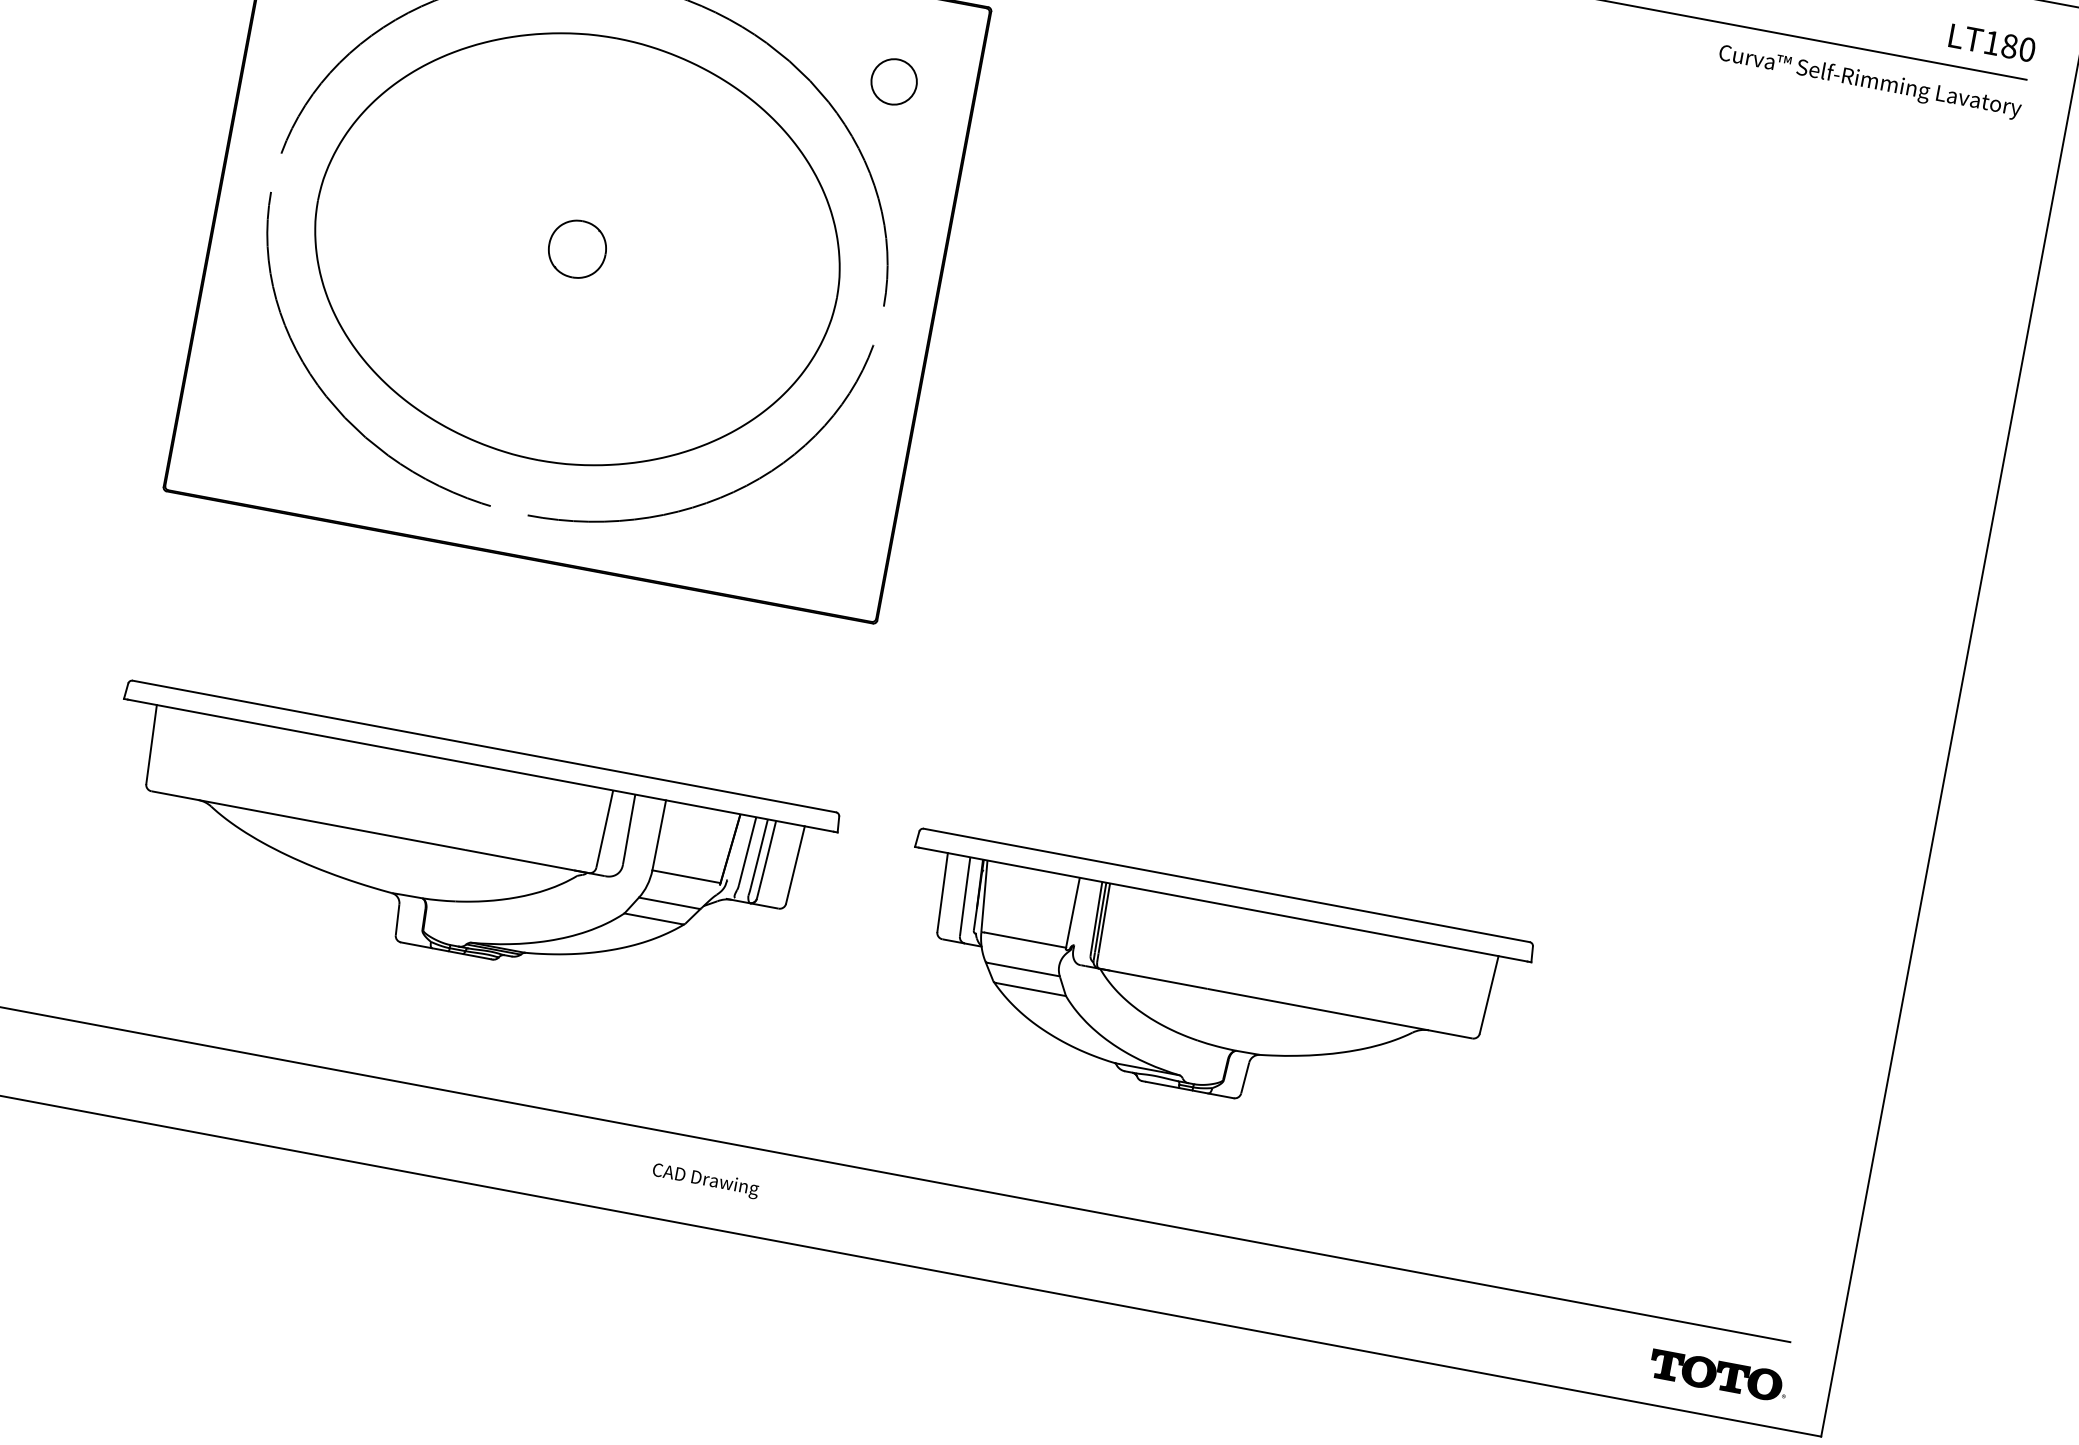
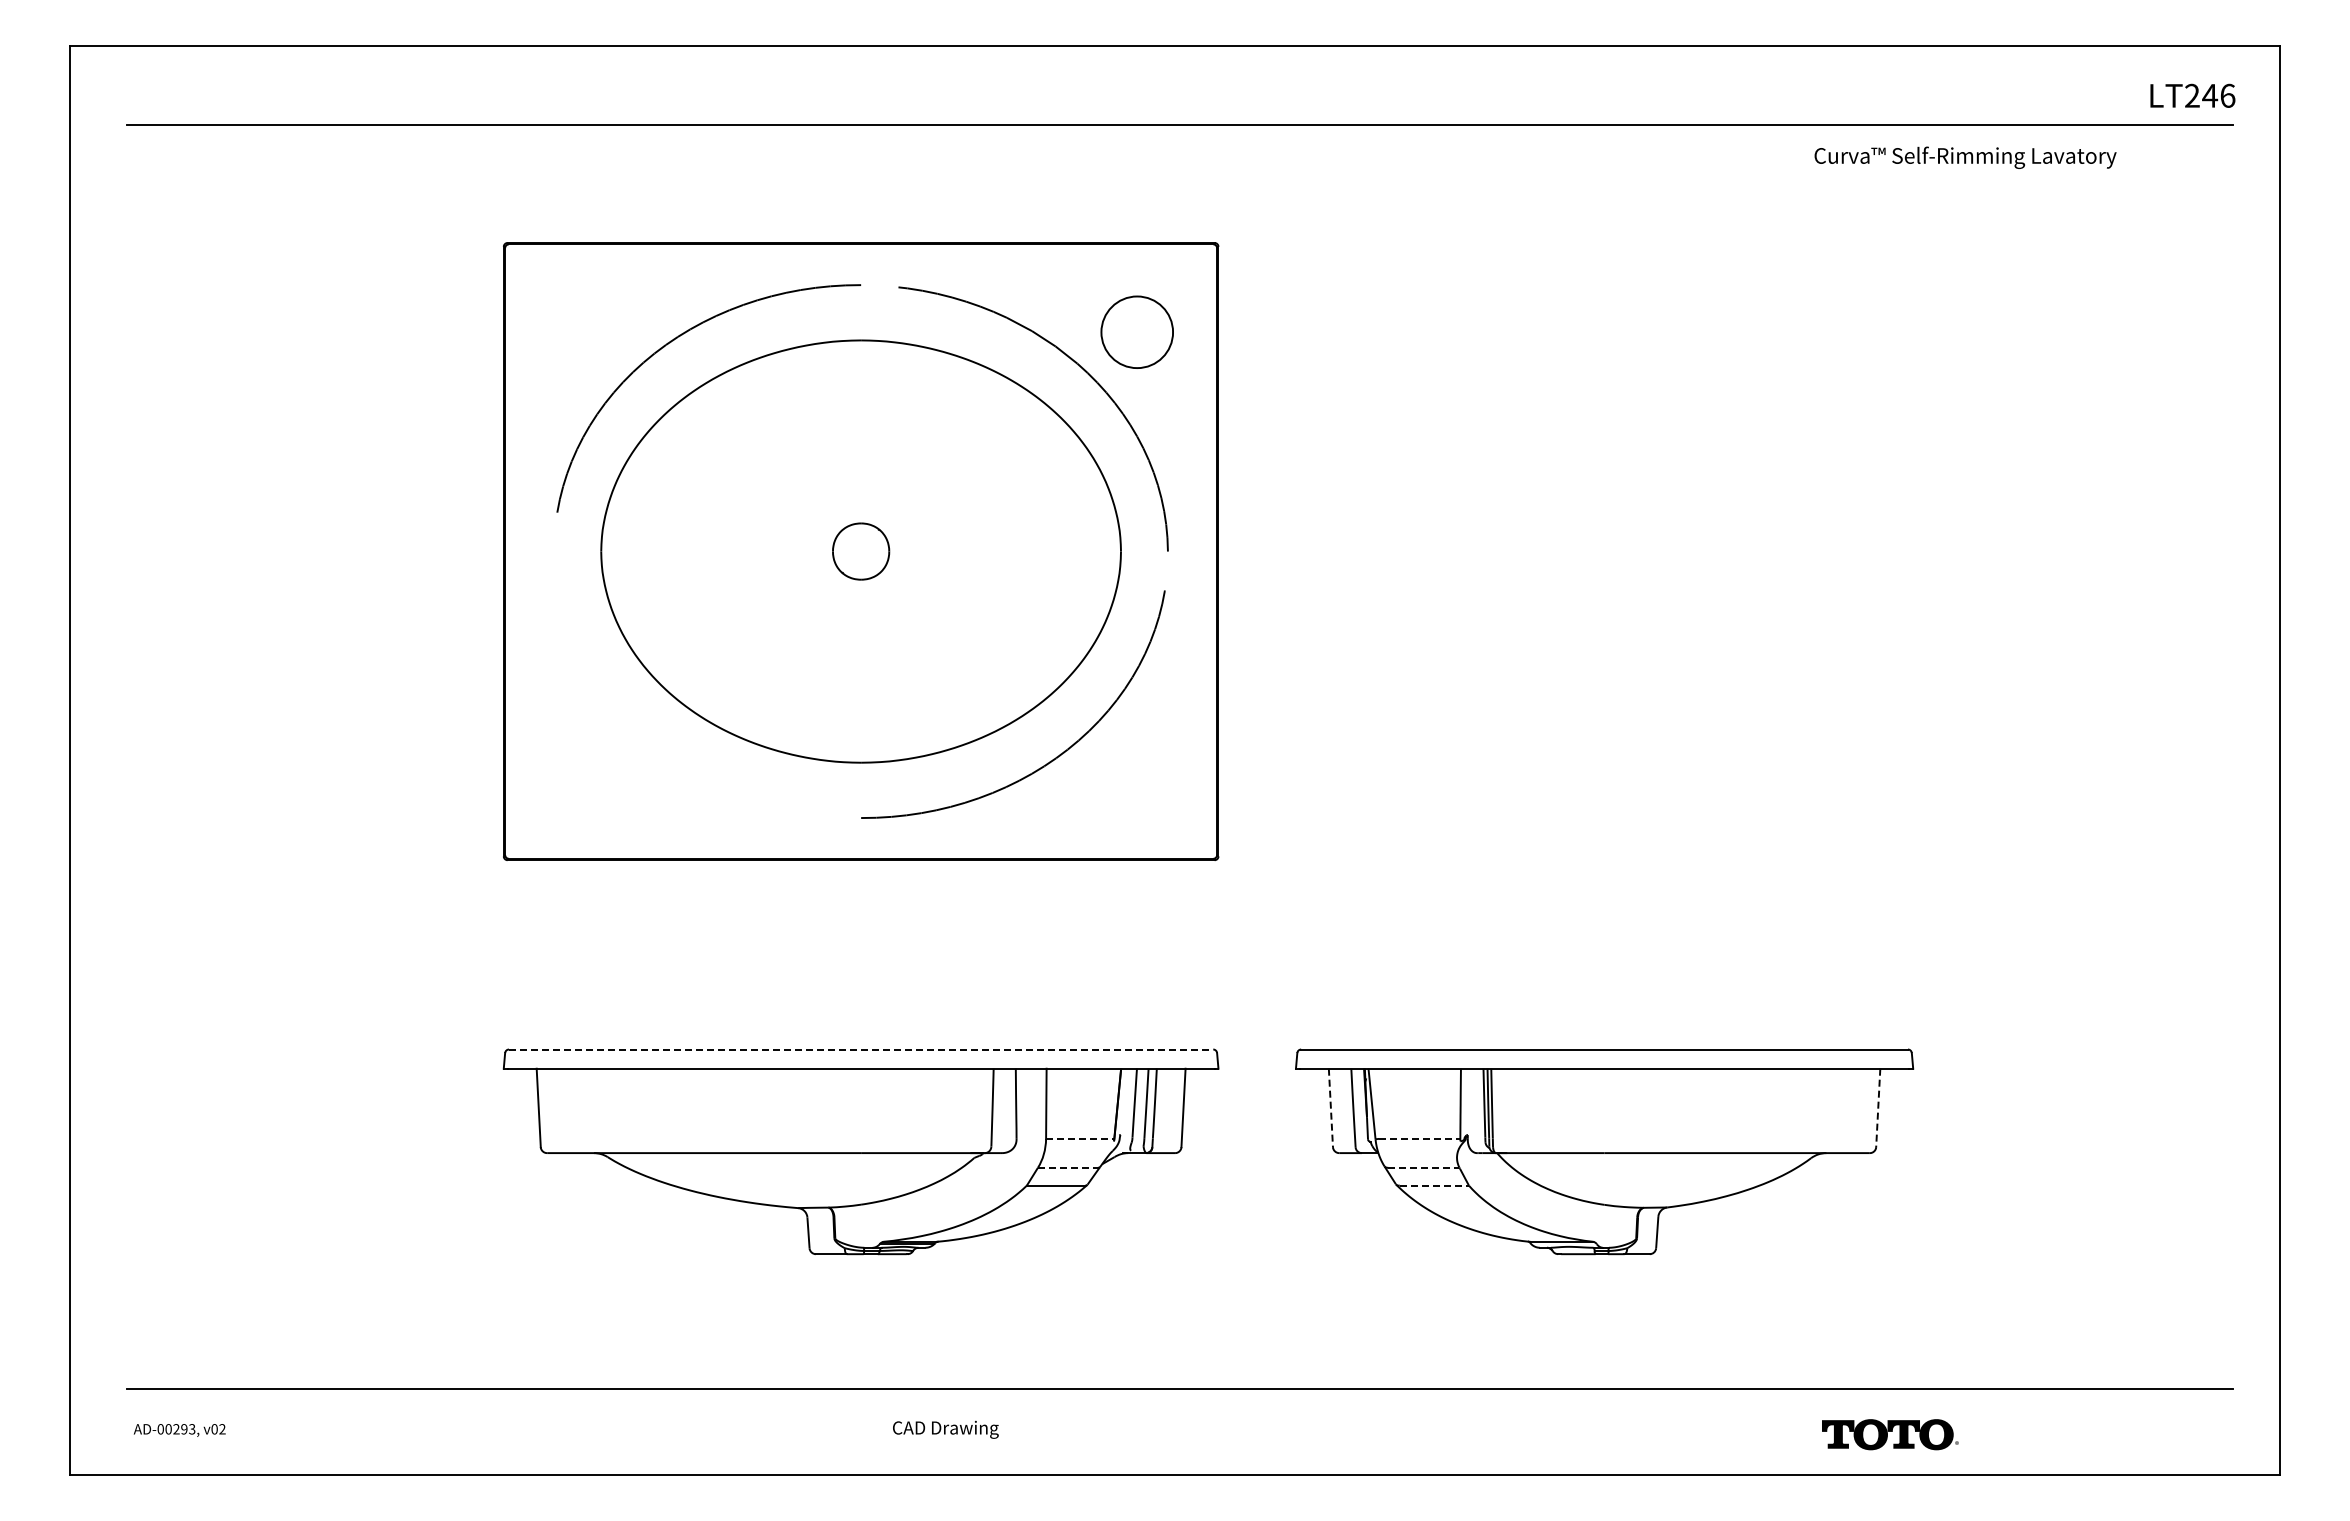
text: (2010, 46) -> (2210, 95), LT180 -> LT246
circle: (893, 80) -> (1136, 331), size x1.6
text: (1870, 81) -> (1965, 157), moved
curve: (325, 393) -> (643, 736), removed
line: (484, 746) -> (861, 1049), solid -> dashed
line: (686, 876) -> (1080, 1138), solid -> dashed
line: (942, 893) -> (1330, 1108), solid -> dashed
line: (668, 902) -> (1067, 1167), solid -> dashed
line: (1025, 939) -> (1419, 1138), solid -> dashed
line: (1023, 969) -> (1423, 1167), solid -> dashed
line: (1031, 989) -> (1434, 1185), solid -> dashed
line: (1489, 995) -> (1878, 1108), solid -> dashed
text: (705, 1180) -> (945, 1429), moved
part: (1718, 1375) -> (1890, 1434), moved

